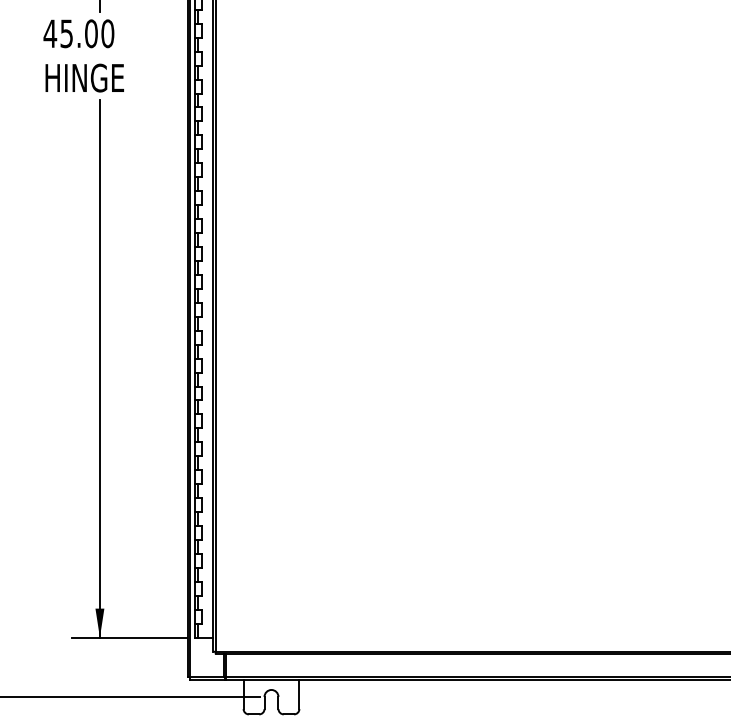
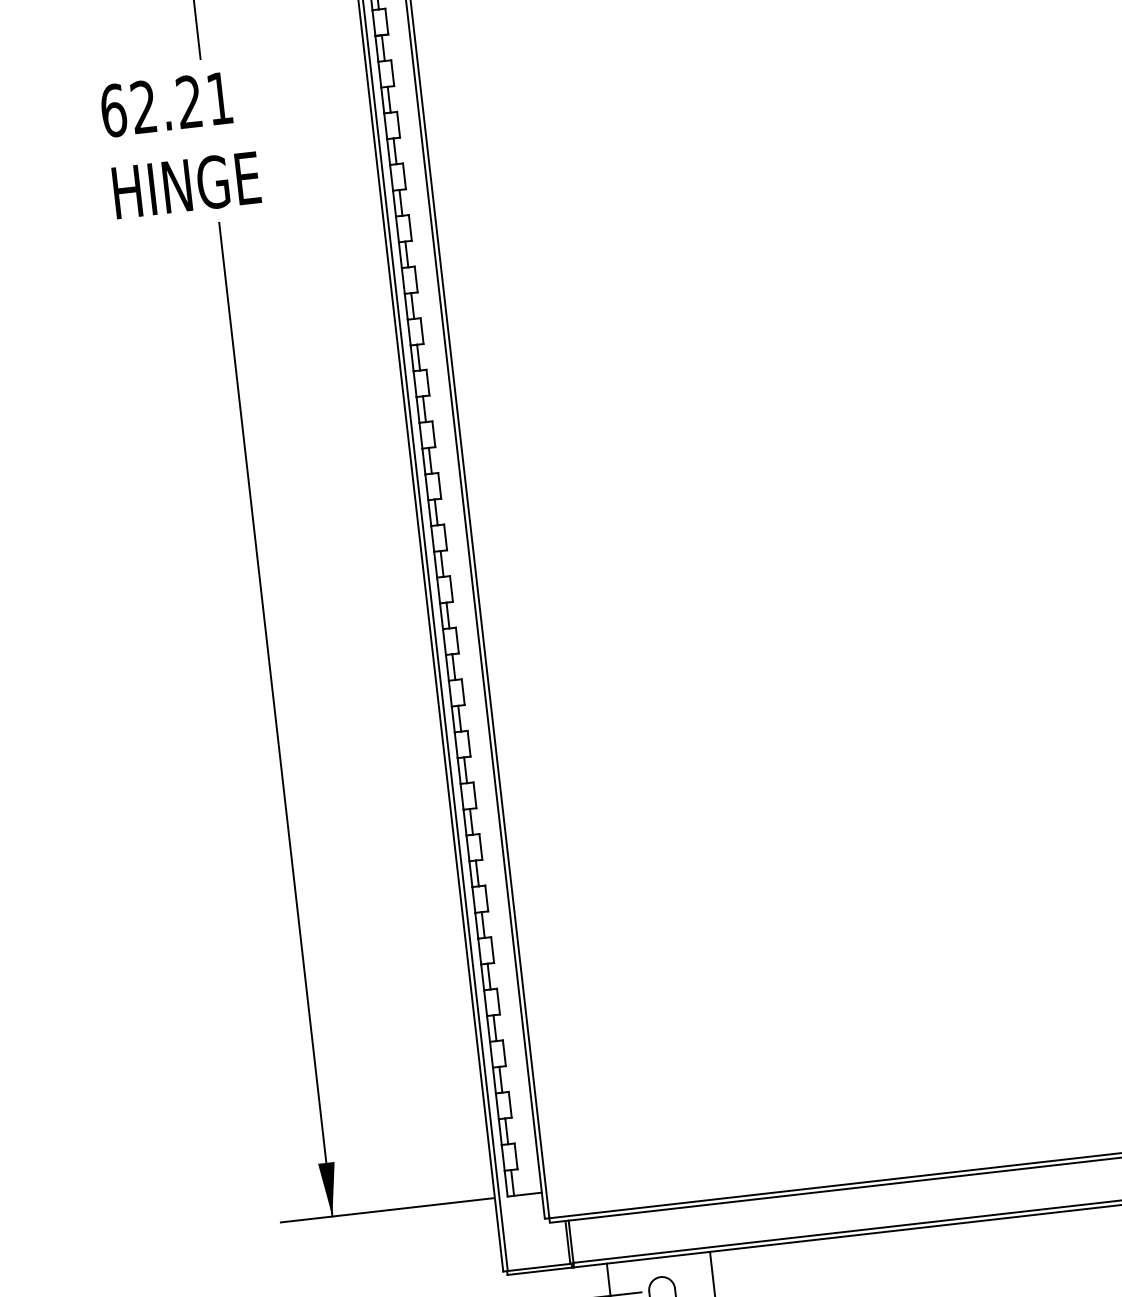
text: (78, 33) -> (165, 104), 45.00 -> 62.21

